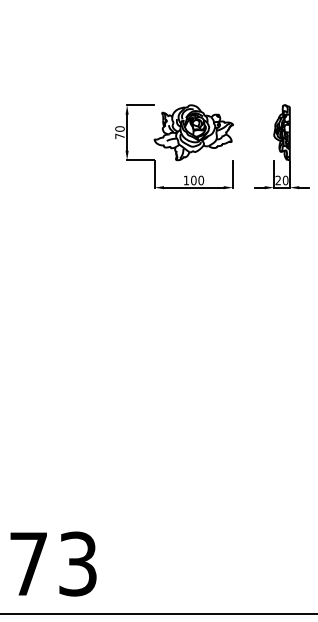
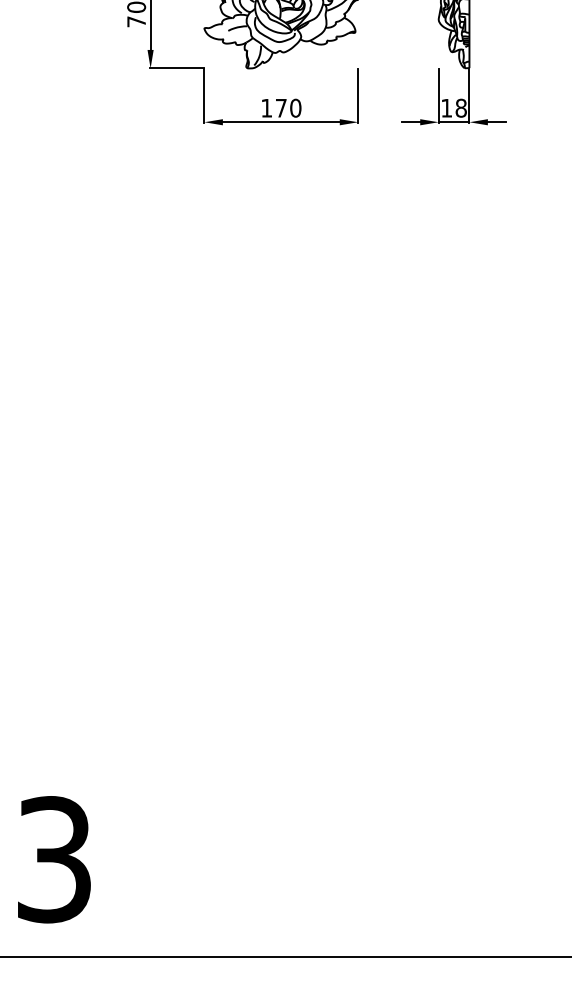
text: (193, 180) -> (280, 108), 100 -> 170
text: (281, 180) -> (453, 108), 20 -> 18

